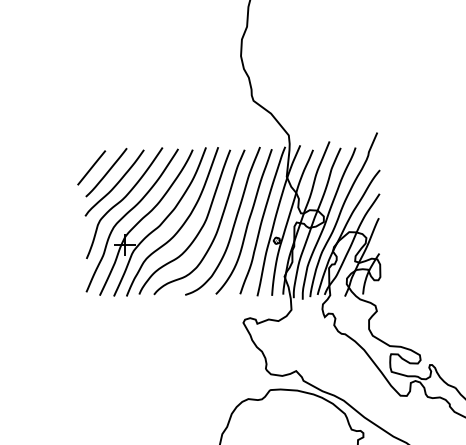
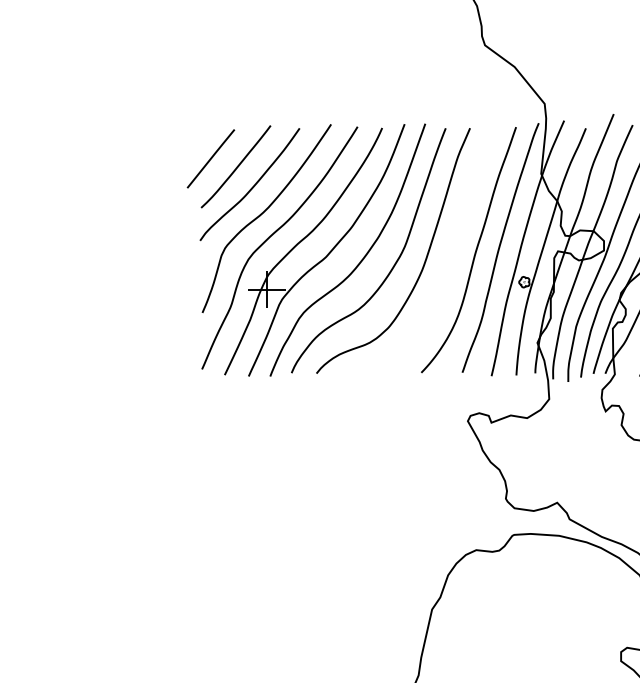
curve: (233, 223) -> (451, 252), removed

